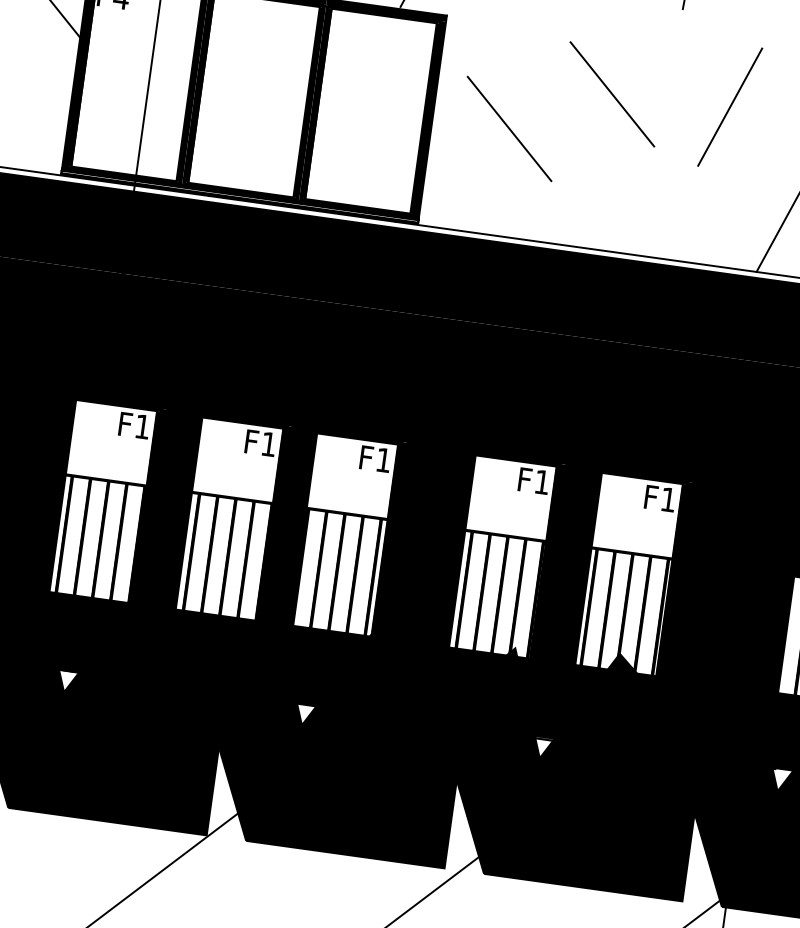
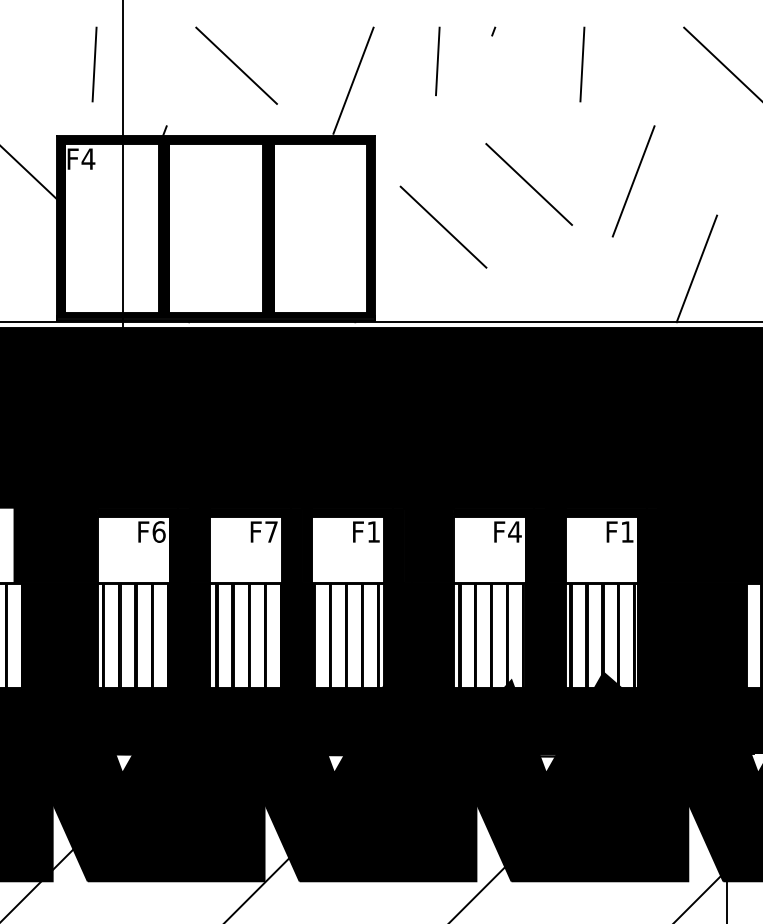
text: (142, 426) -> (158, 531), F1 -> F6
text: (269, 443) -> (271, 531), F1 -> F7
text: (541, 481) -> (514, 531), F1 -> F4

